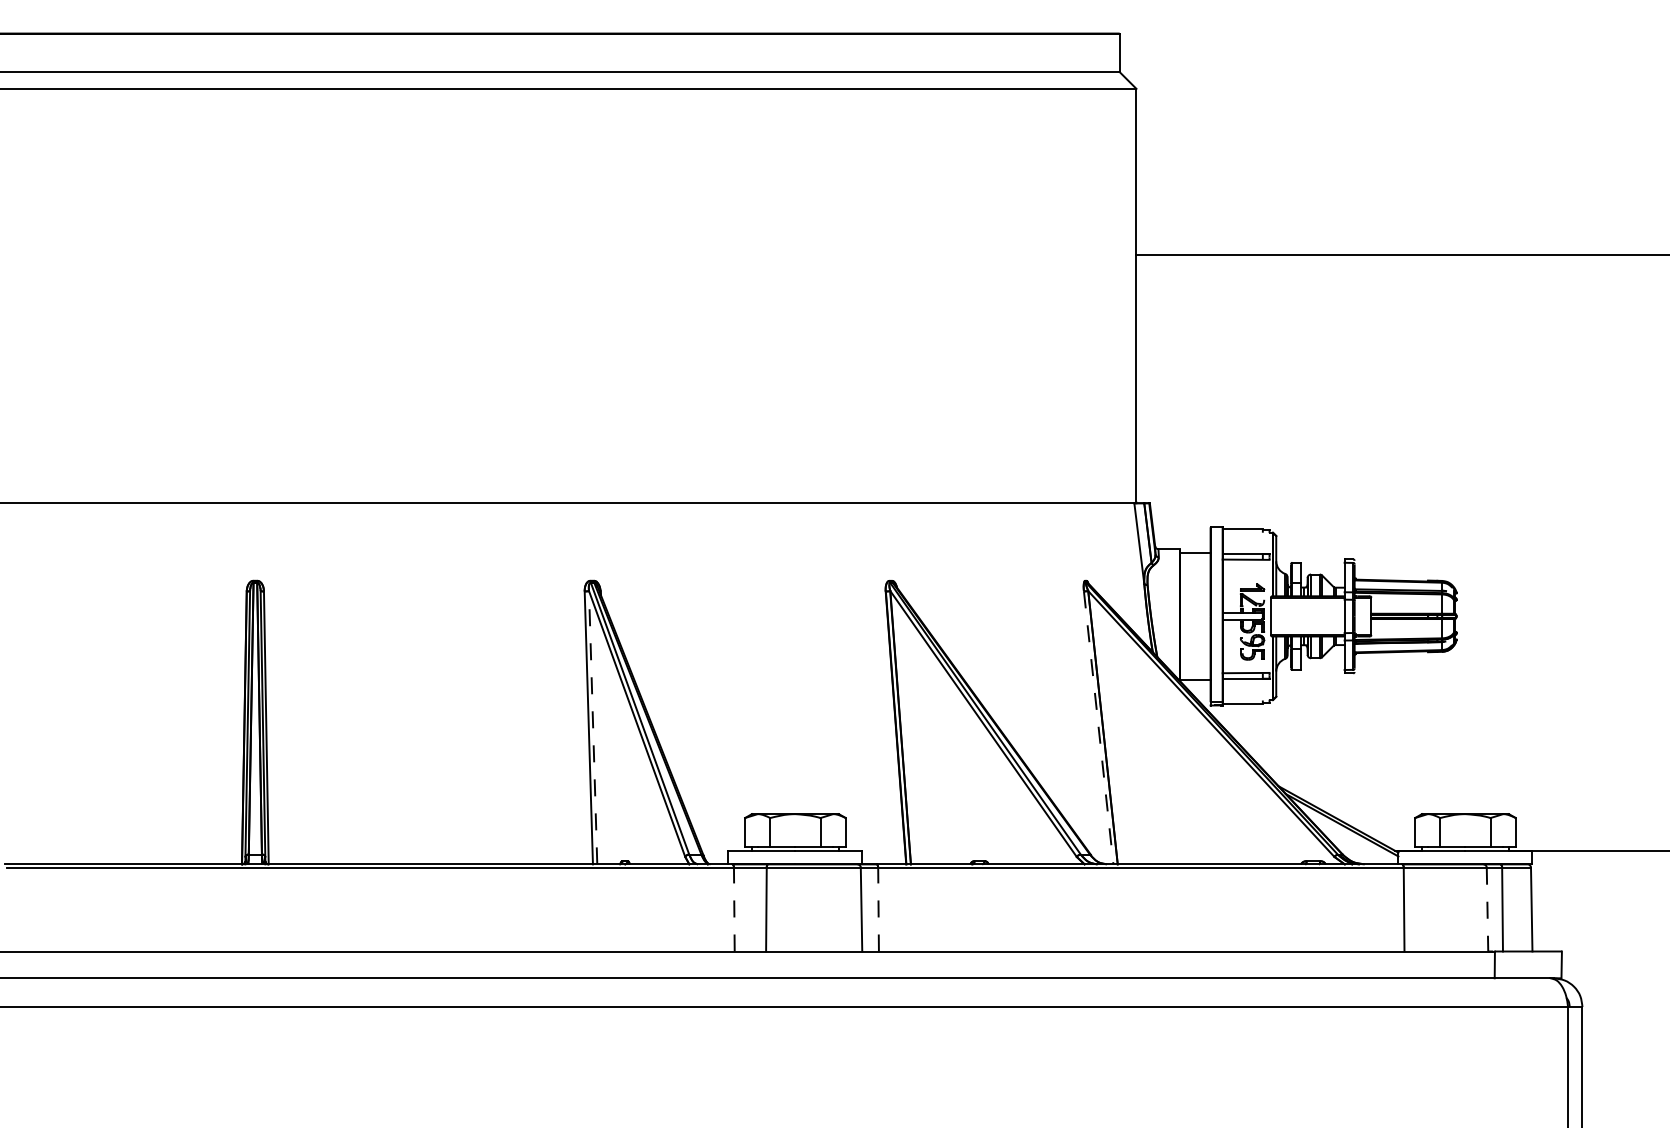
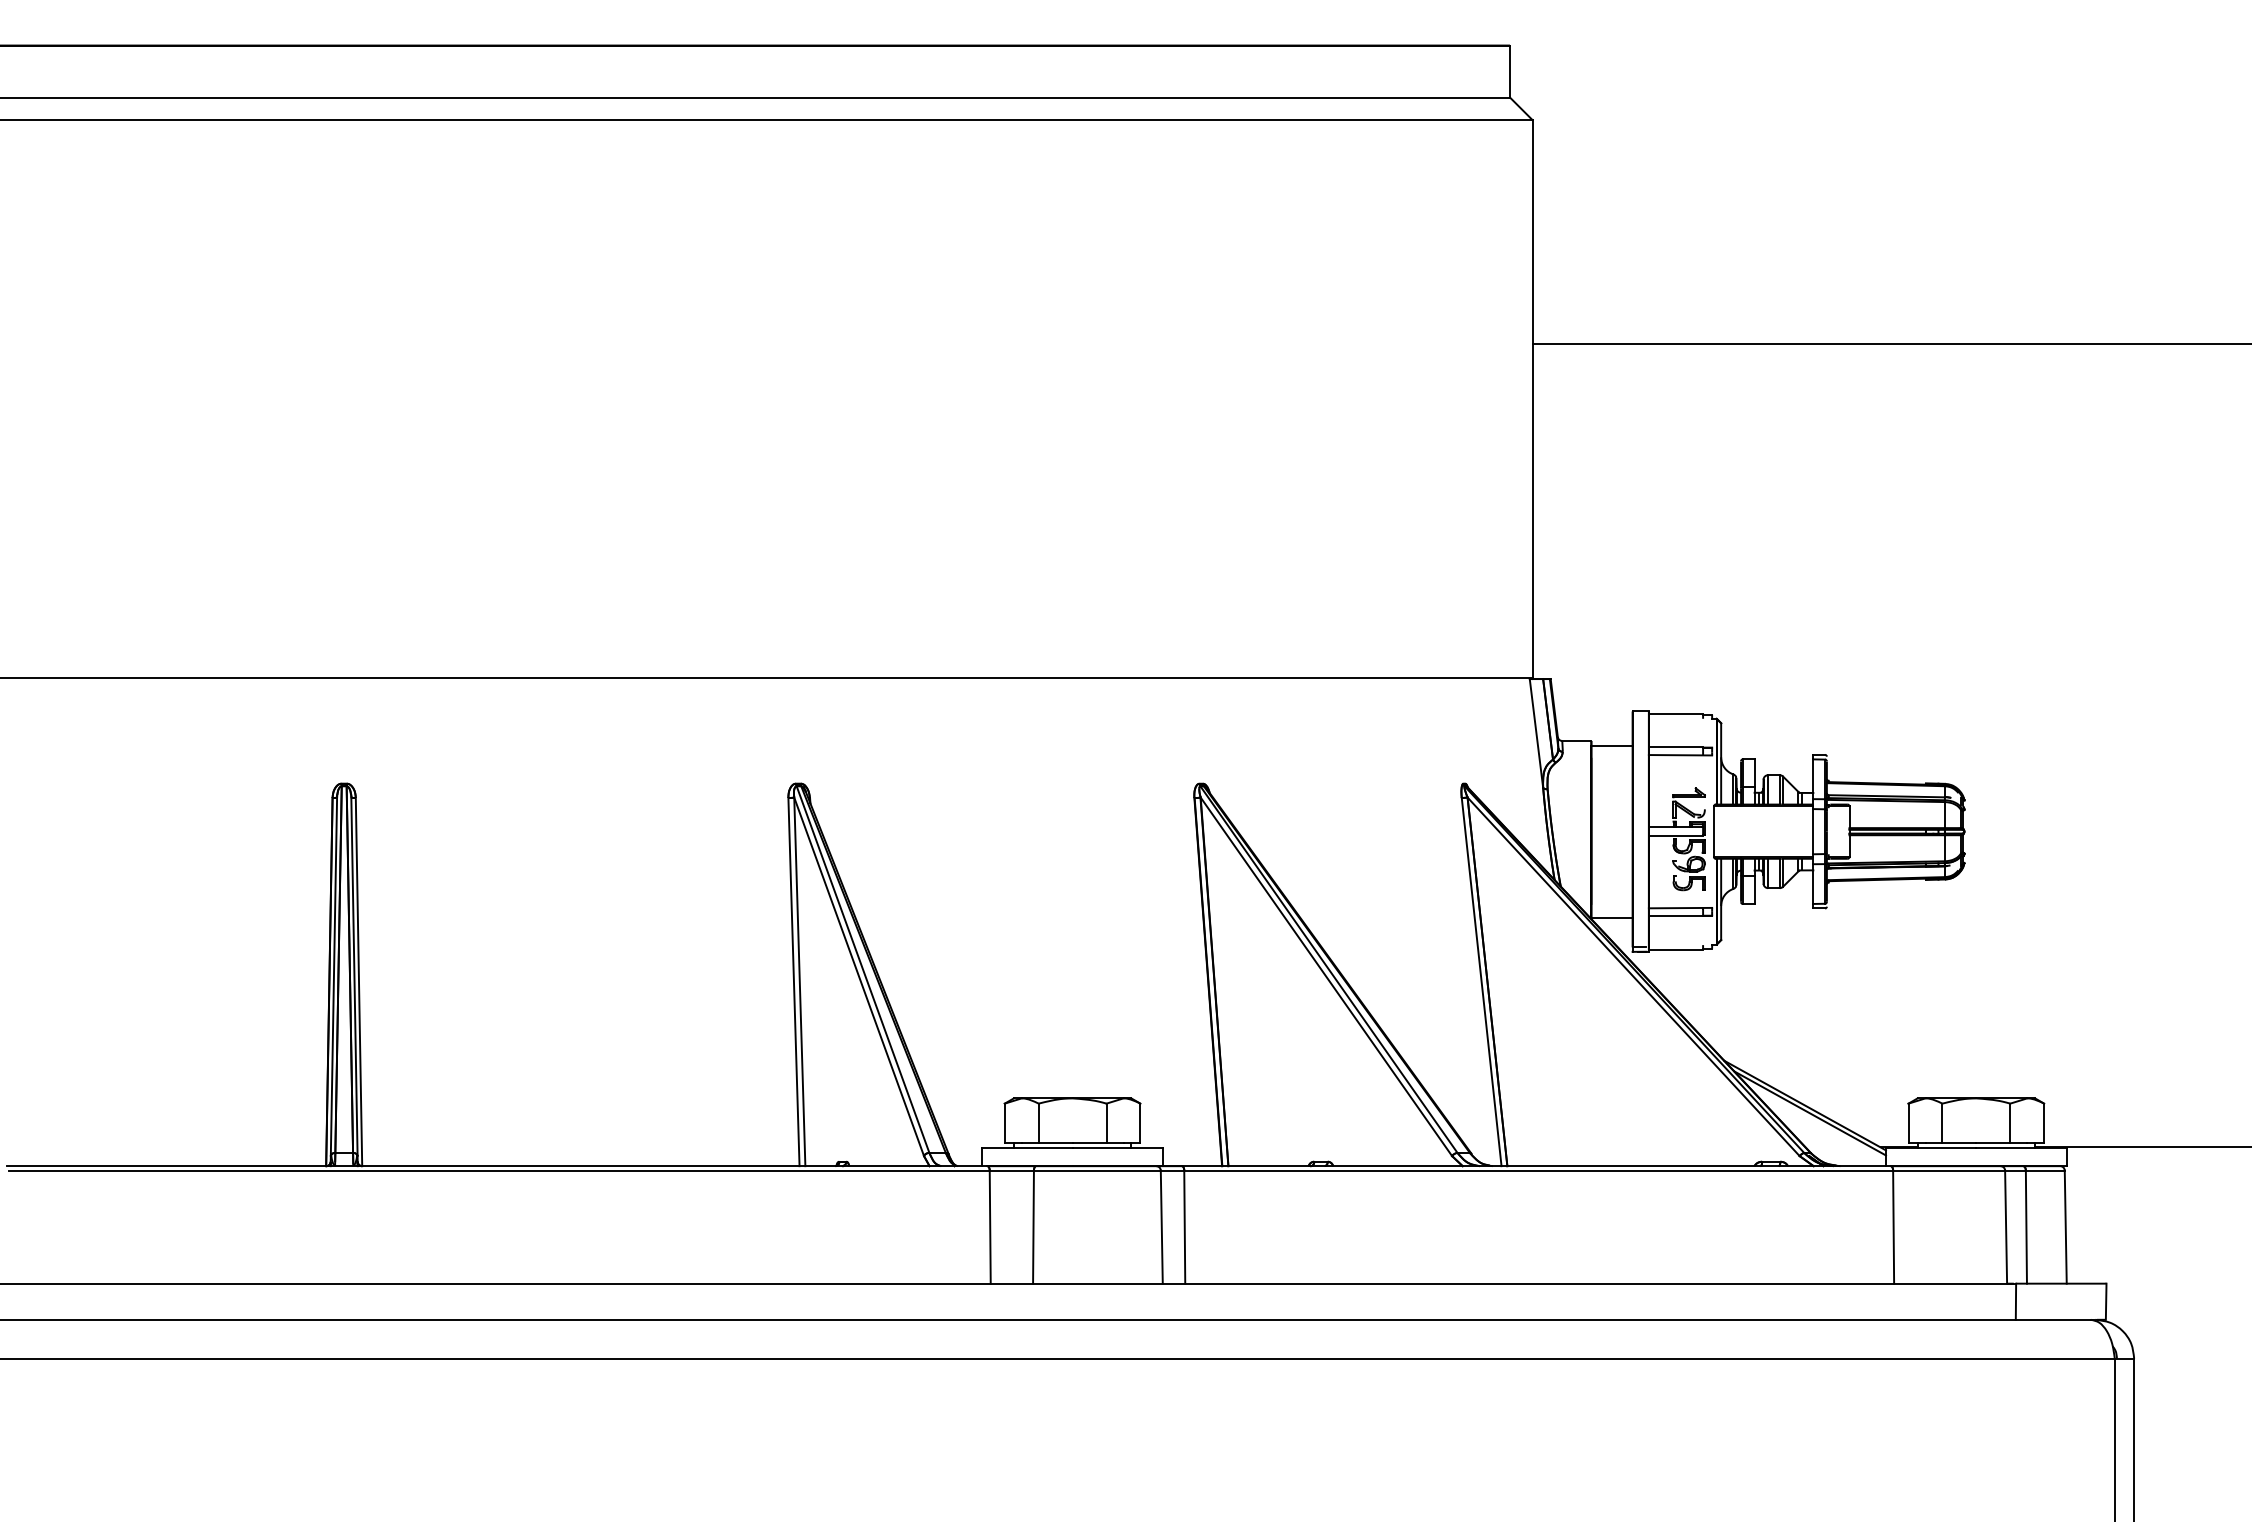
line: (592, 727) -> (799, 981), dashed -> solid
line: (1098, 728) -> (1481, 982), dashed -> solid
line: (734, 909) -> (990, 1227), dashed -> solid
line: (878, 909) -> (1184, 1227), dashed -> solid
line: (1487, 909) -> (2006, 1227), dashed -> solid

